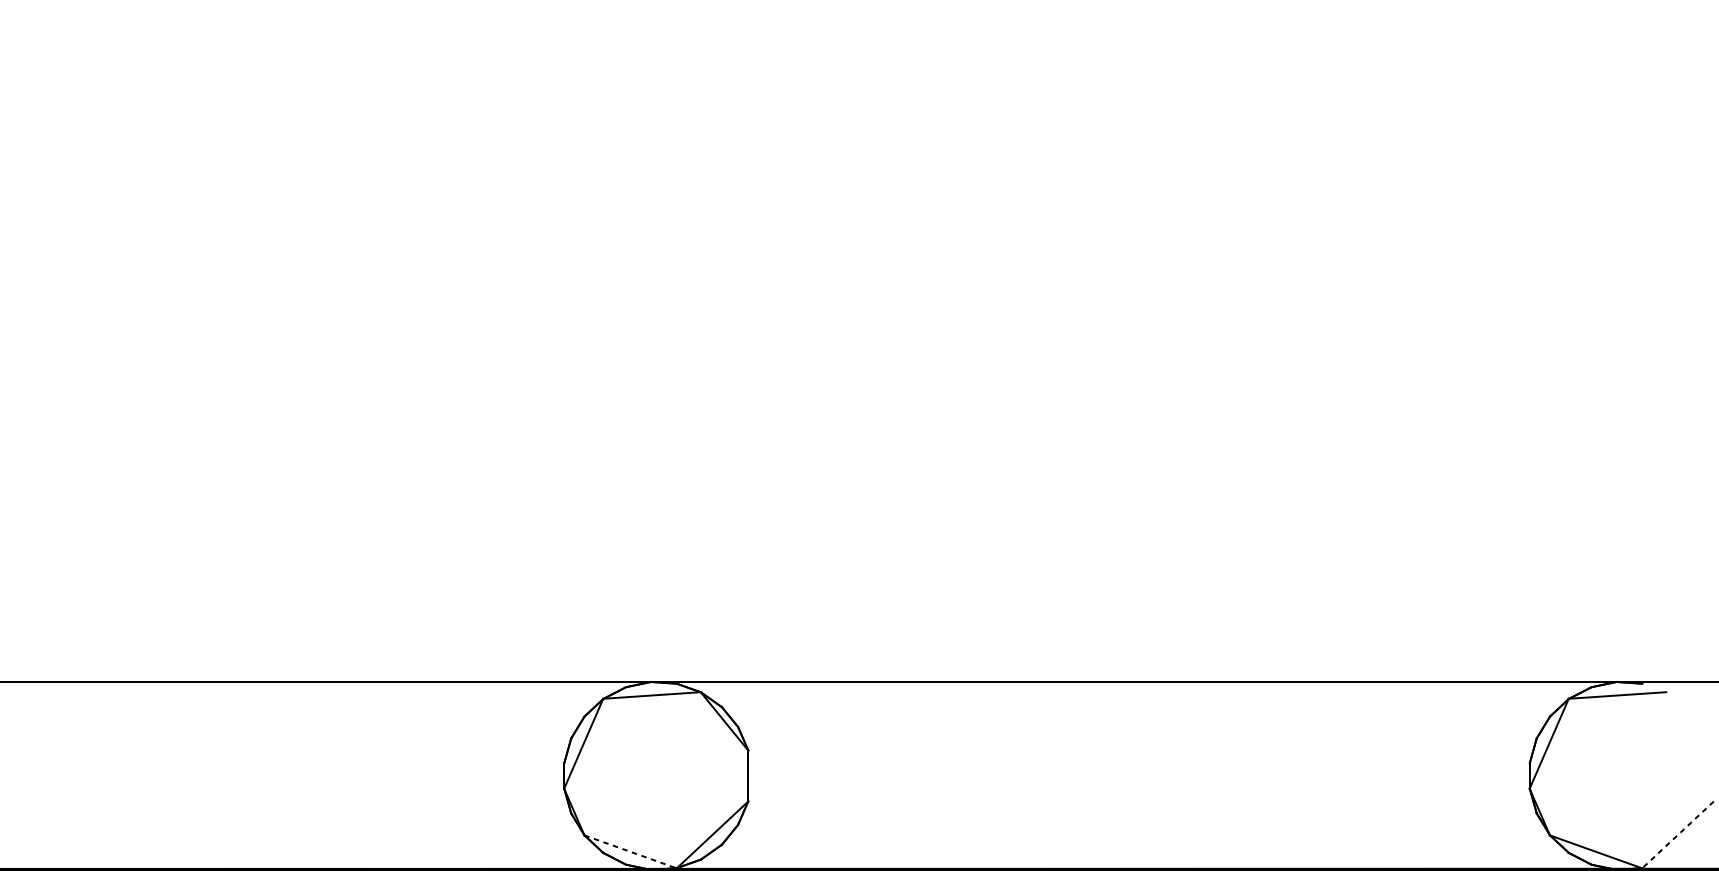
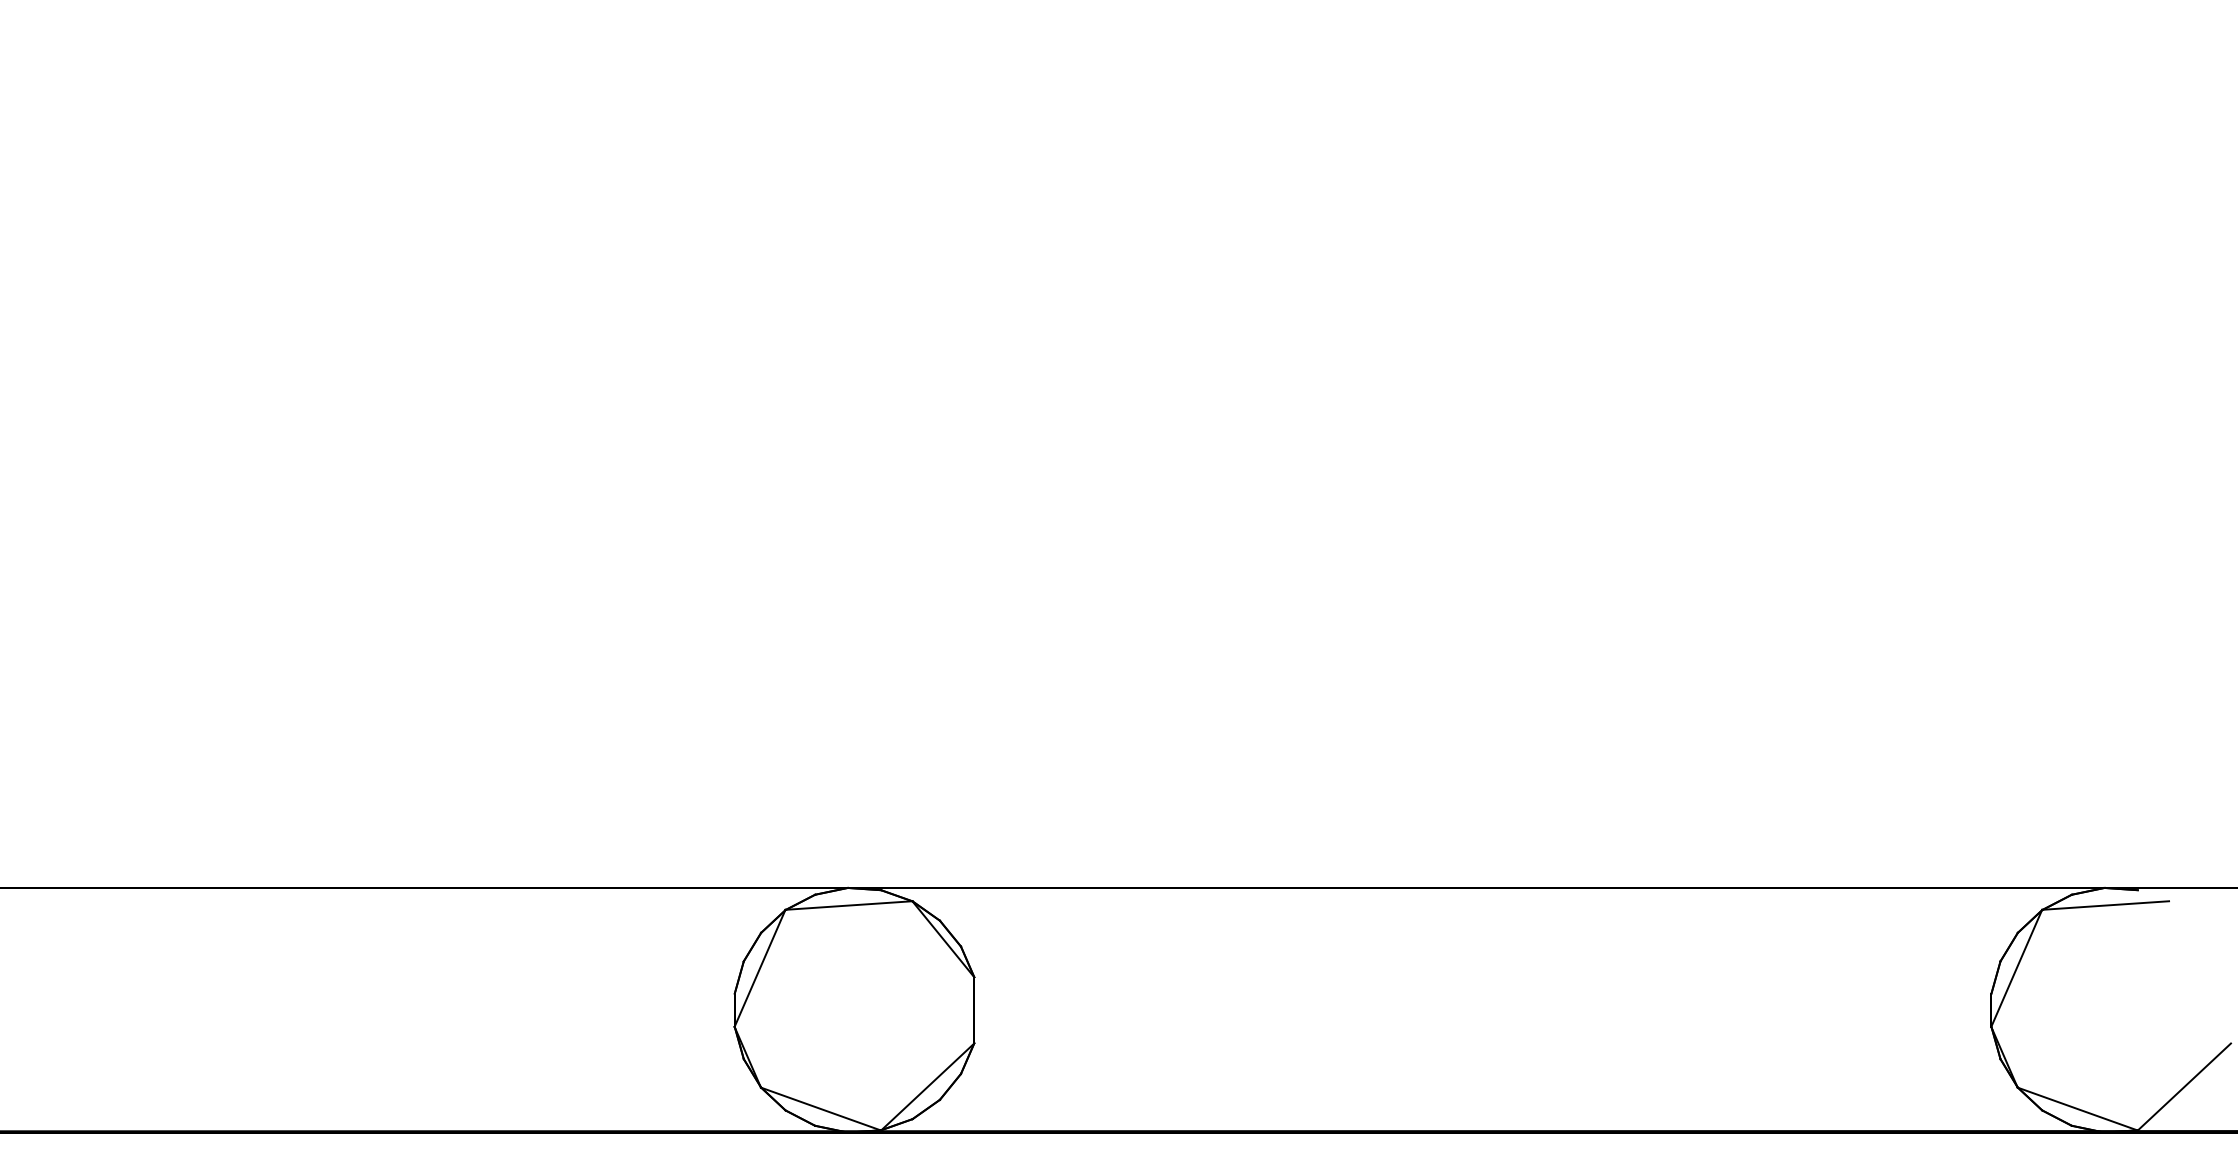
line: (1678, 835) -> (2184, 1087), dashed -> solid
line: (630, 852) -> (821, 1109), dashed -> solid

